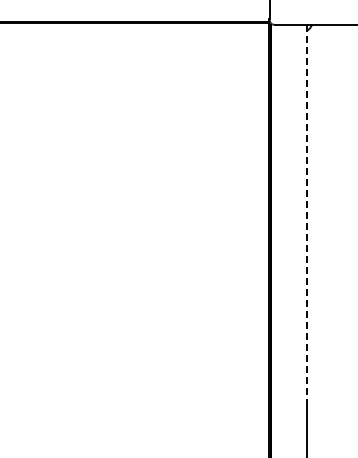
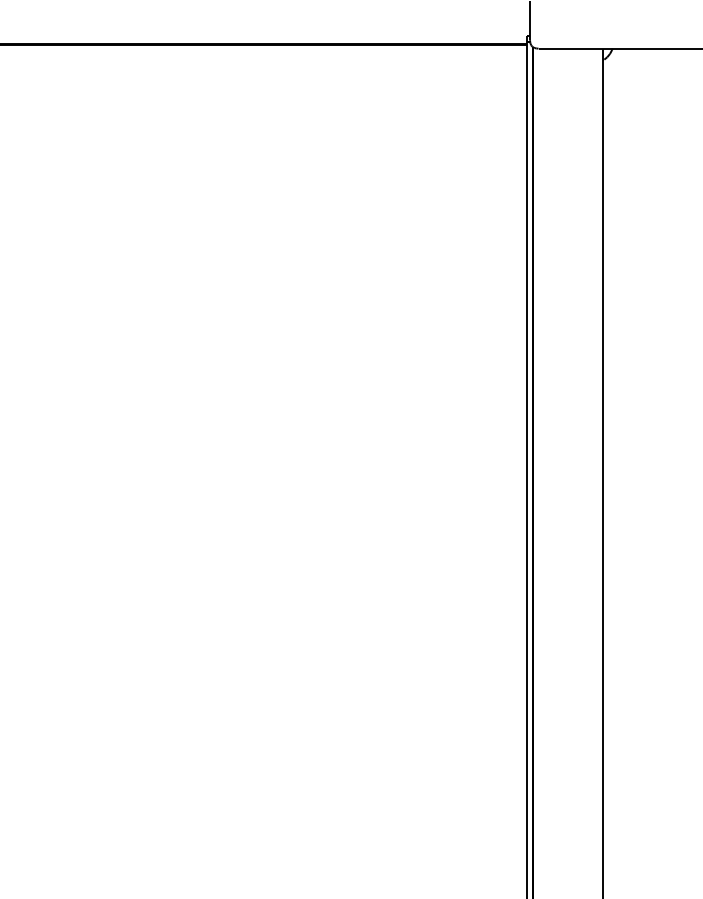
line: (307, 212) -> (603, 417), dashed -> solid

